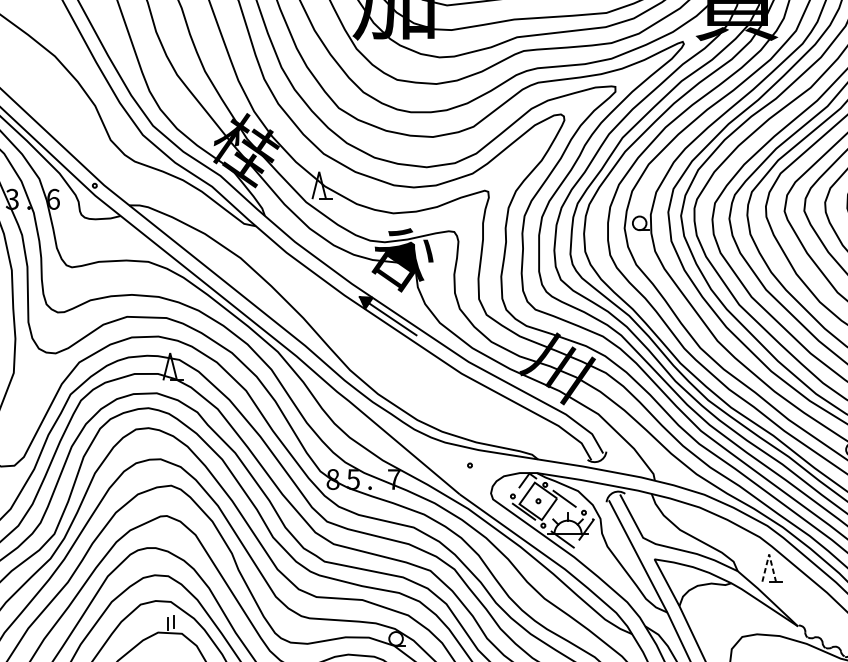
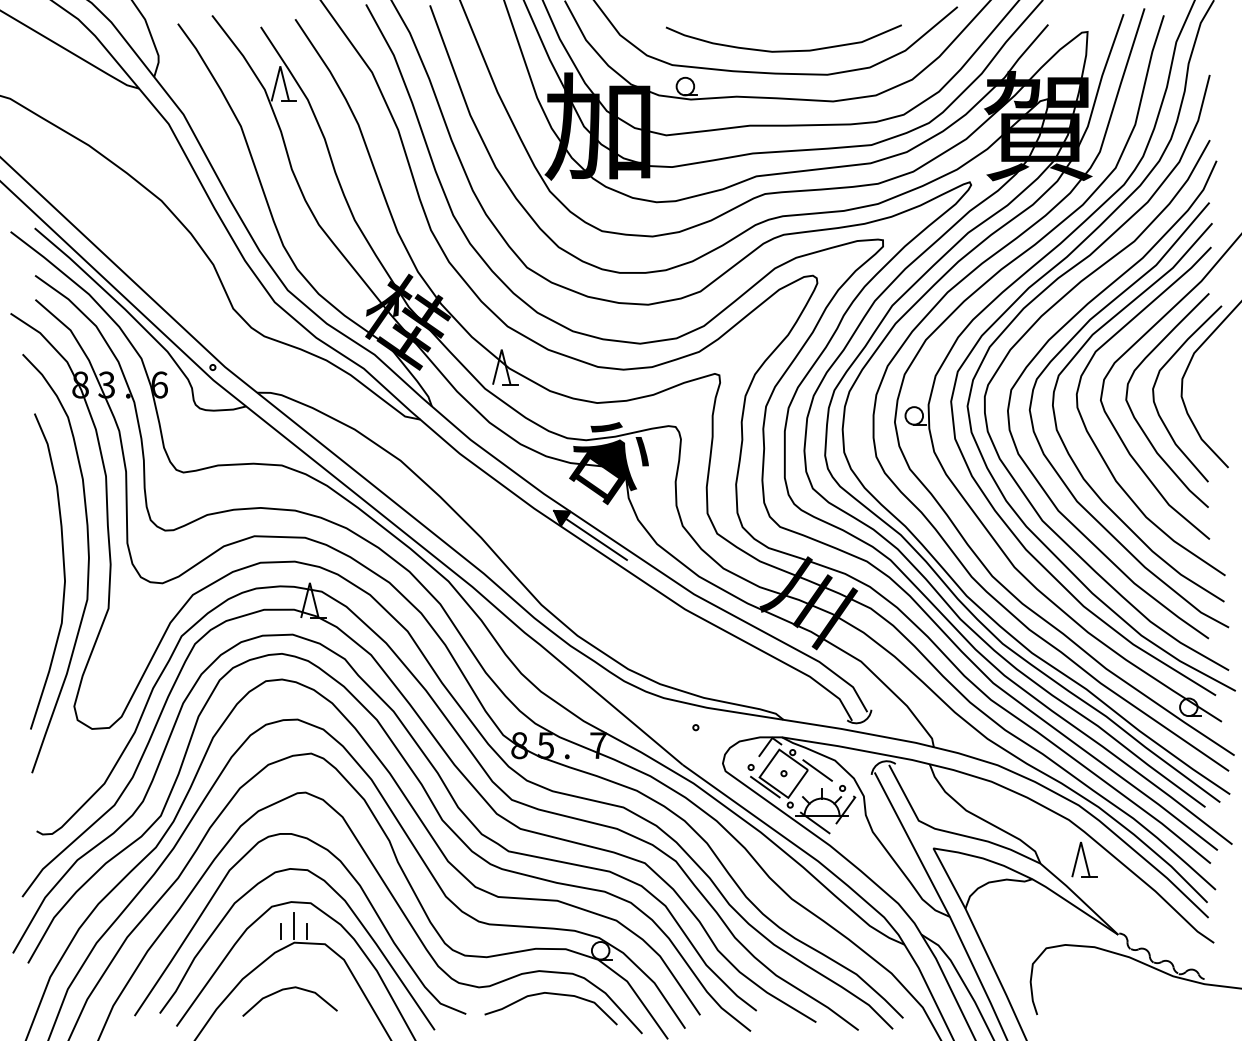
line: (769, 554) -> (1081, 842), dashed -> solid
line: (157, 619) -> (293, 925), added
line: (173, 621) -> (280, 931), moved

